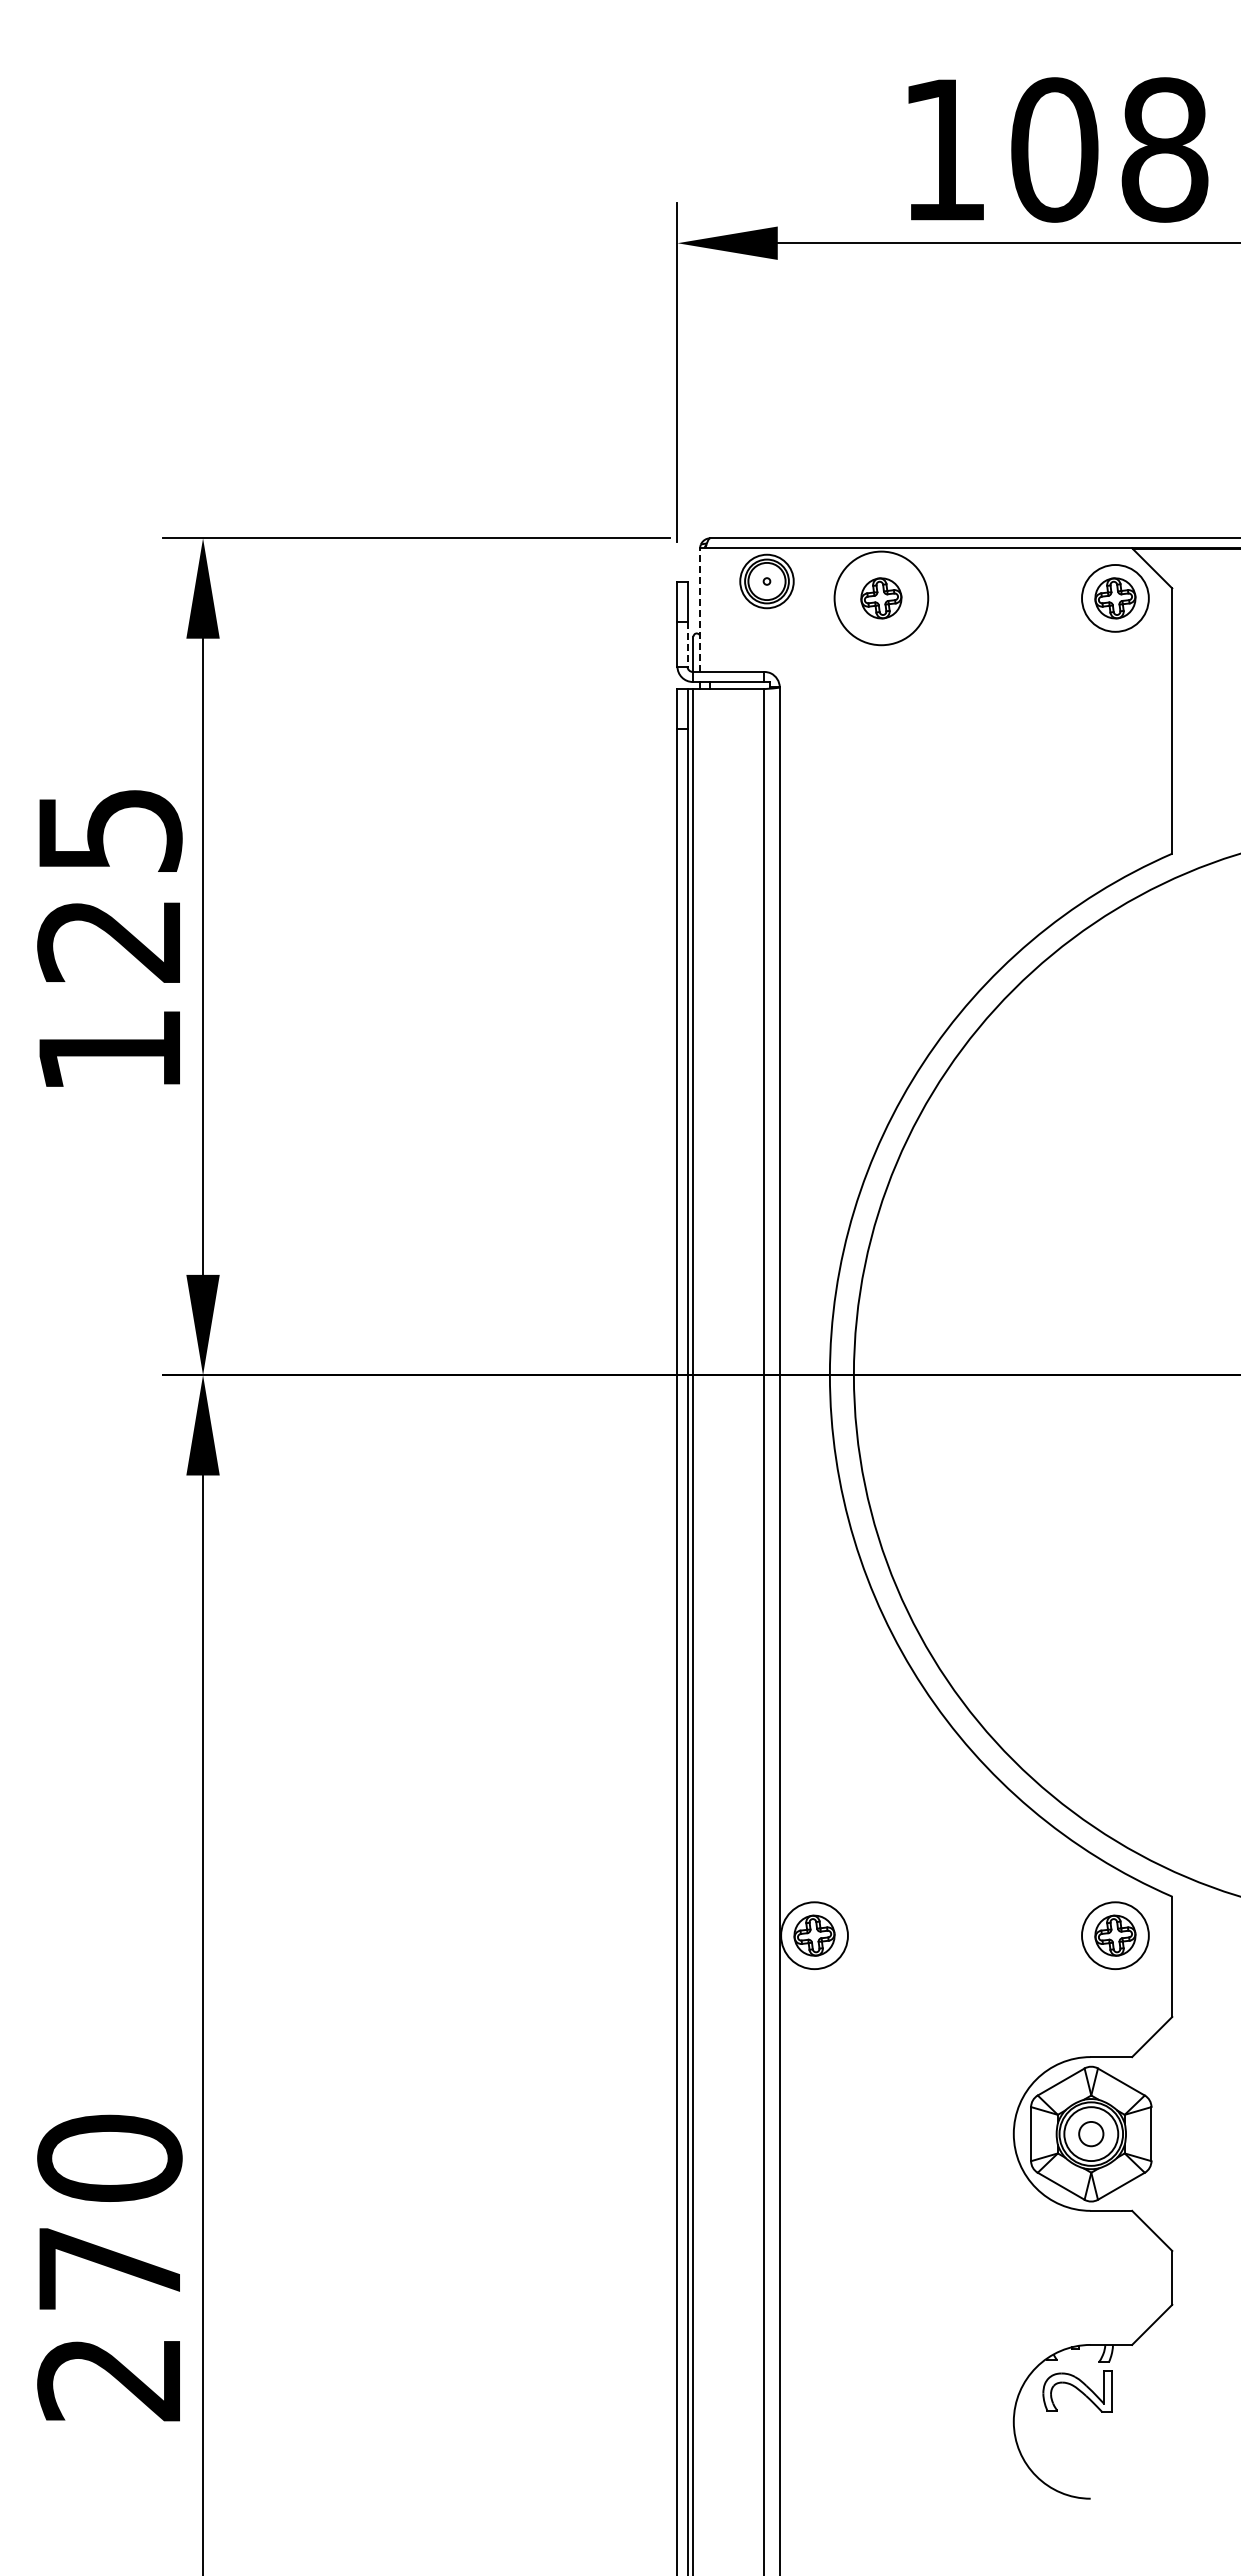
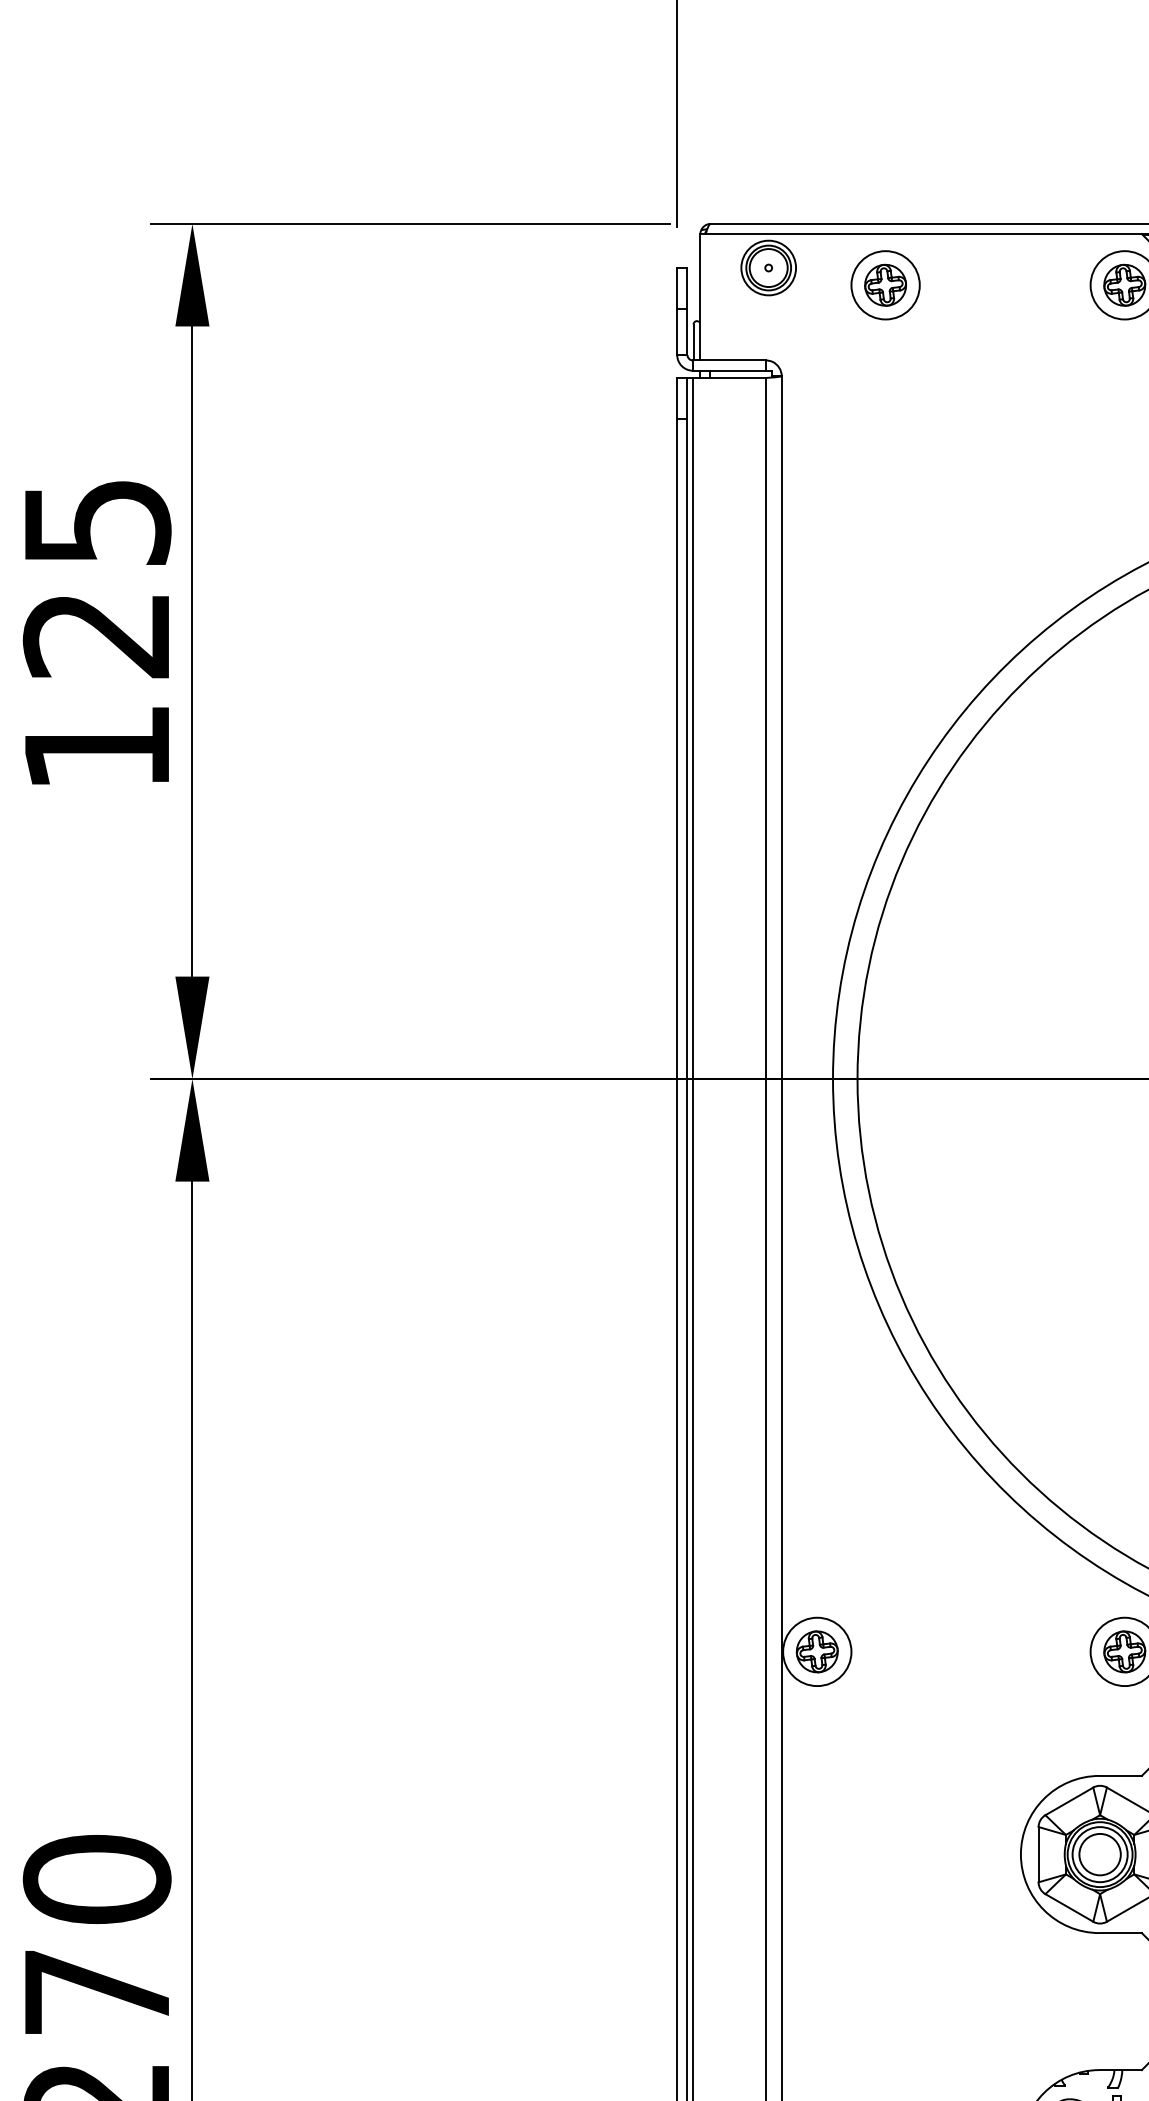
circle: (880, 598) -> (884, 285), size x0.71
line: (699, 610) -> (699, 297), dashed -> solid
line: (687, 644) -> (687, 332), dashed -> solid
circle: (1091, 2133) -> (1100, 1854), size x1.67

